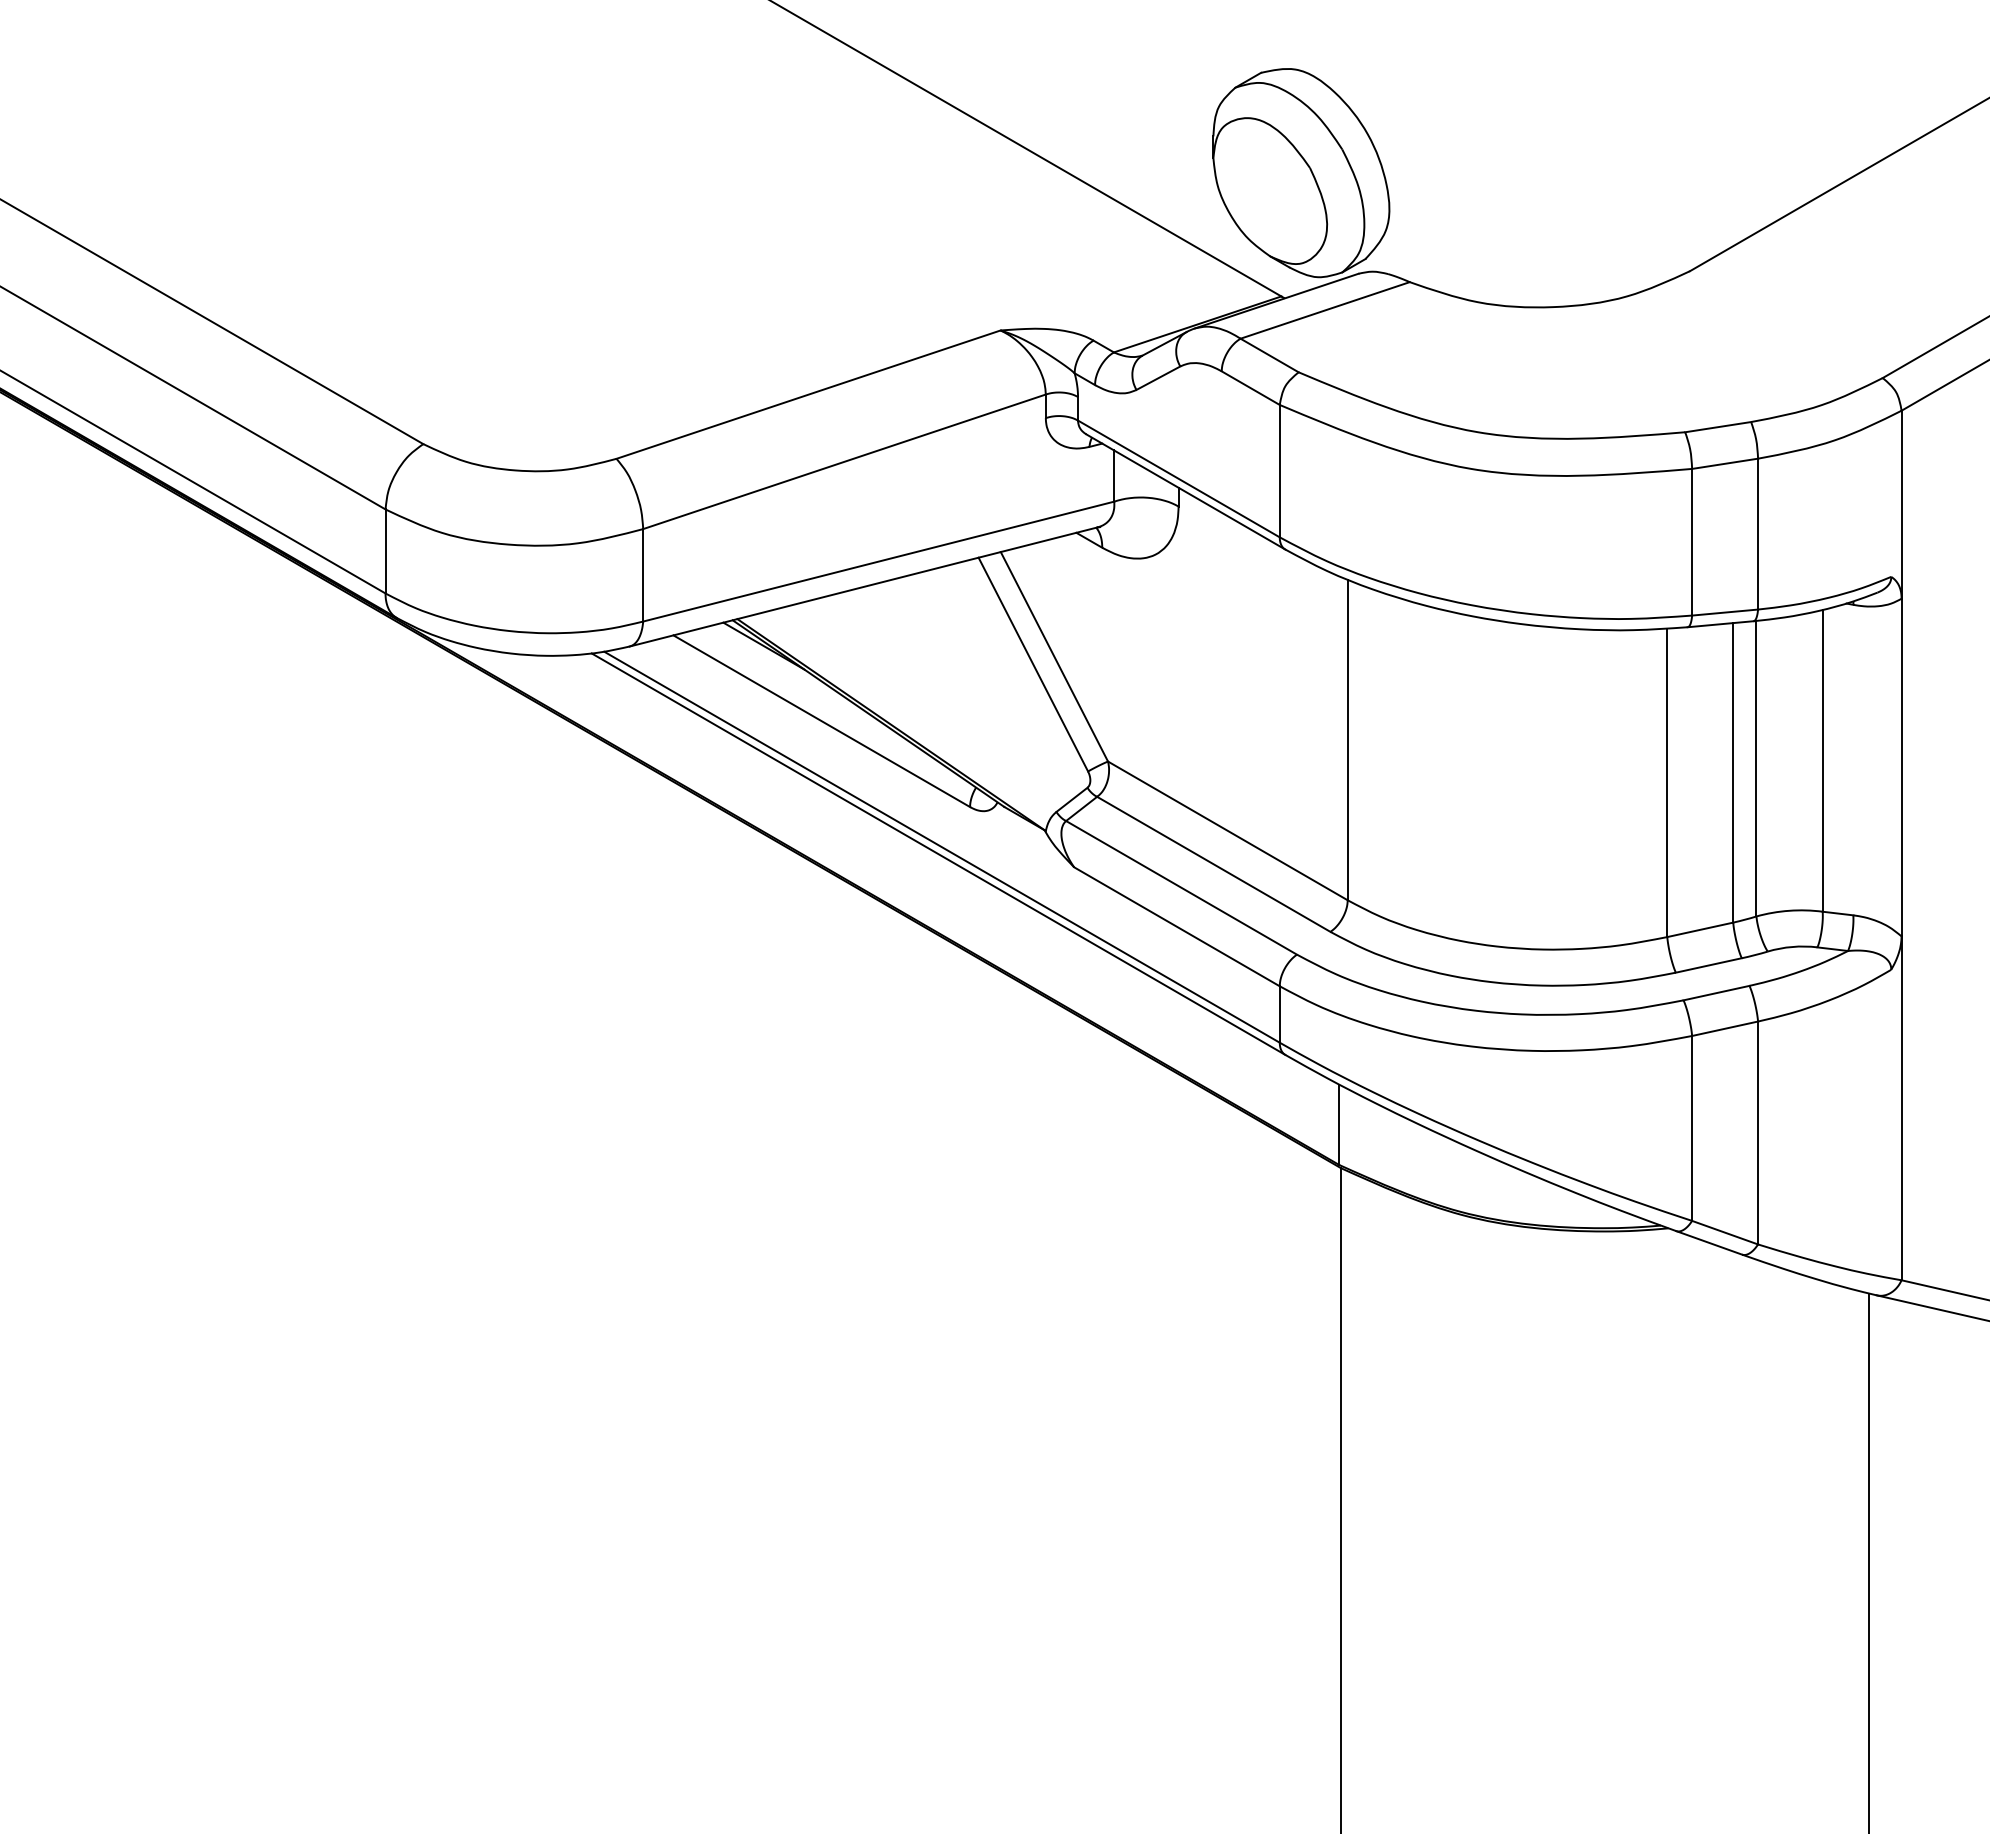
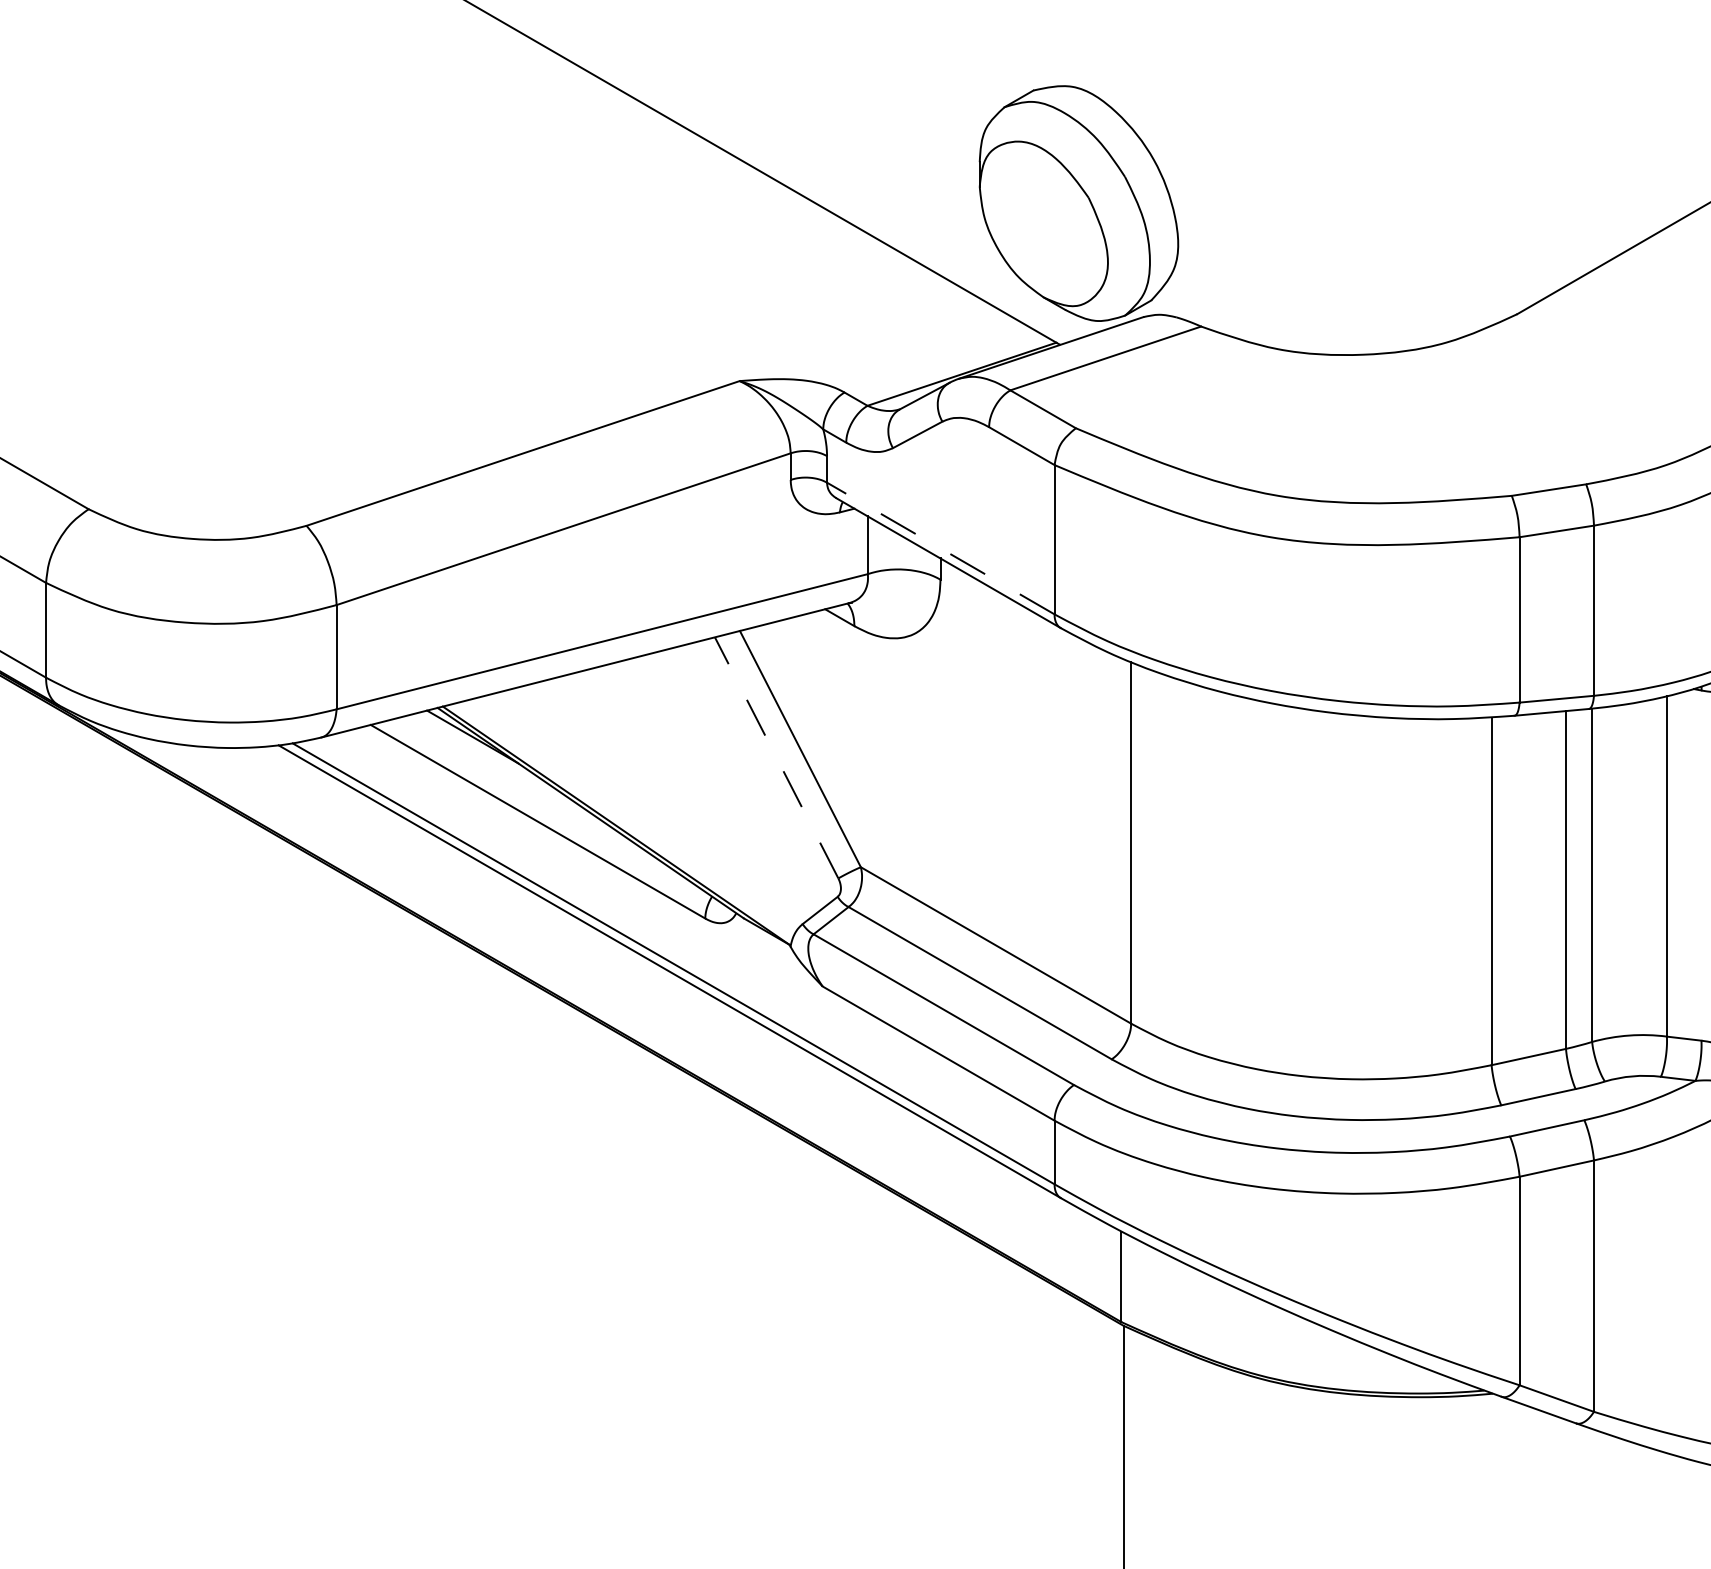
line: (1178, 478) -> (940, 548), solid -> dashed
line: (1033, 664) -> (776, 757), solid -> dashed

